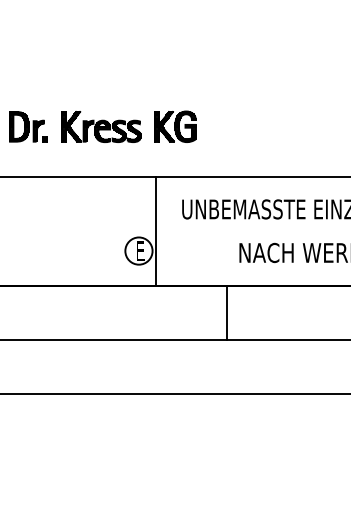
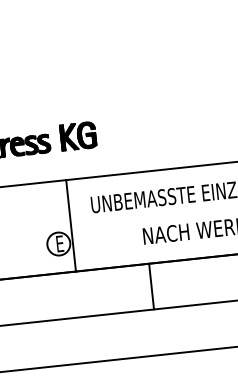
line: (226, 312) -> (151, 286), moved

